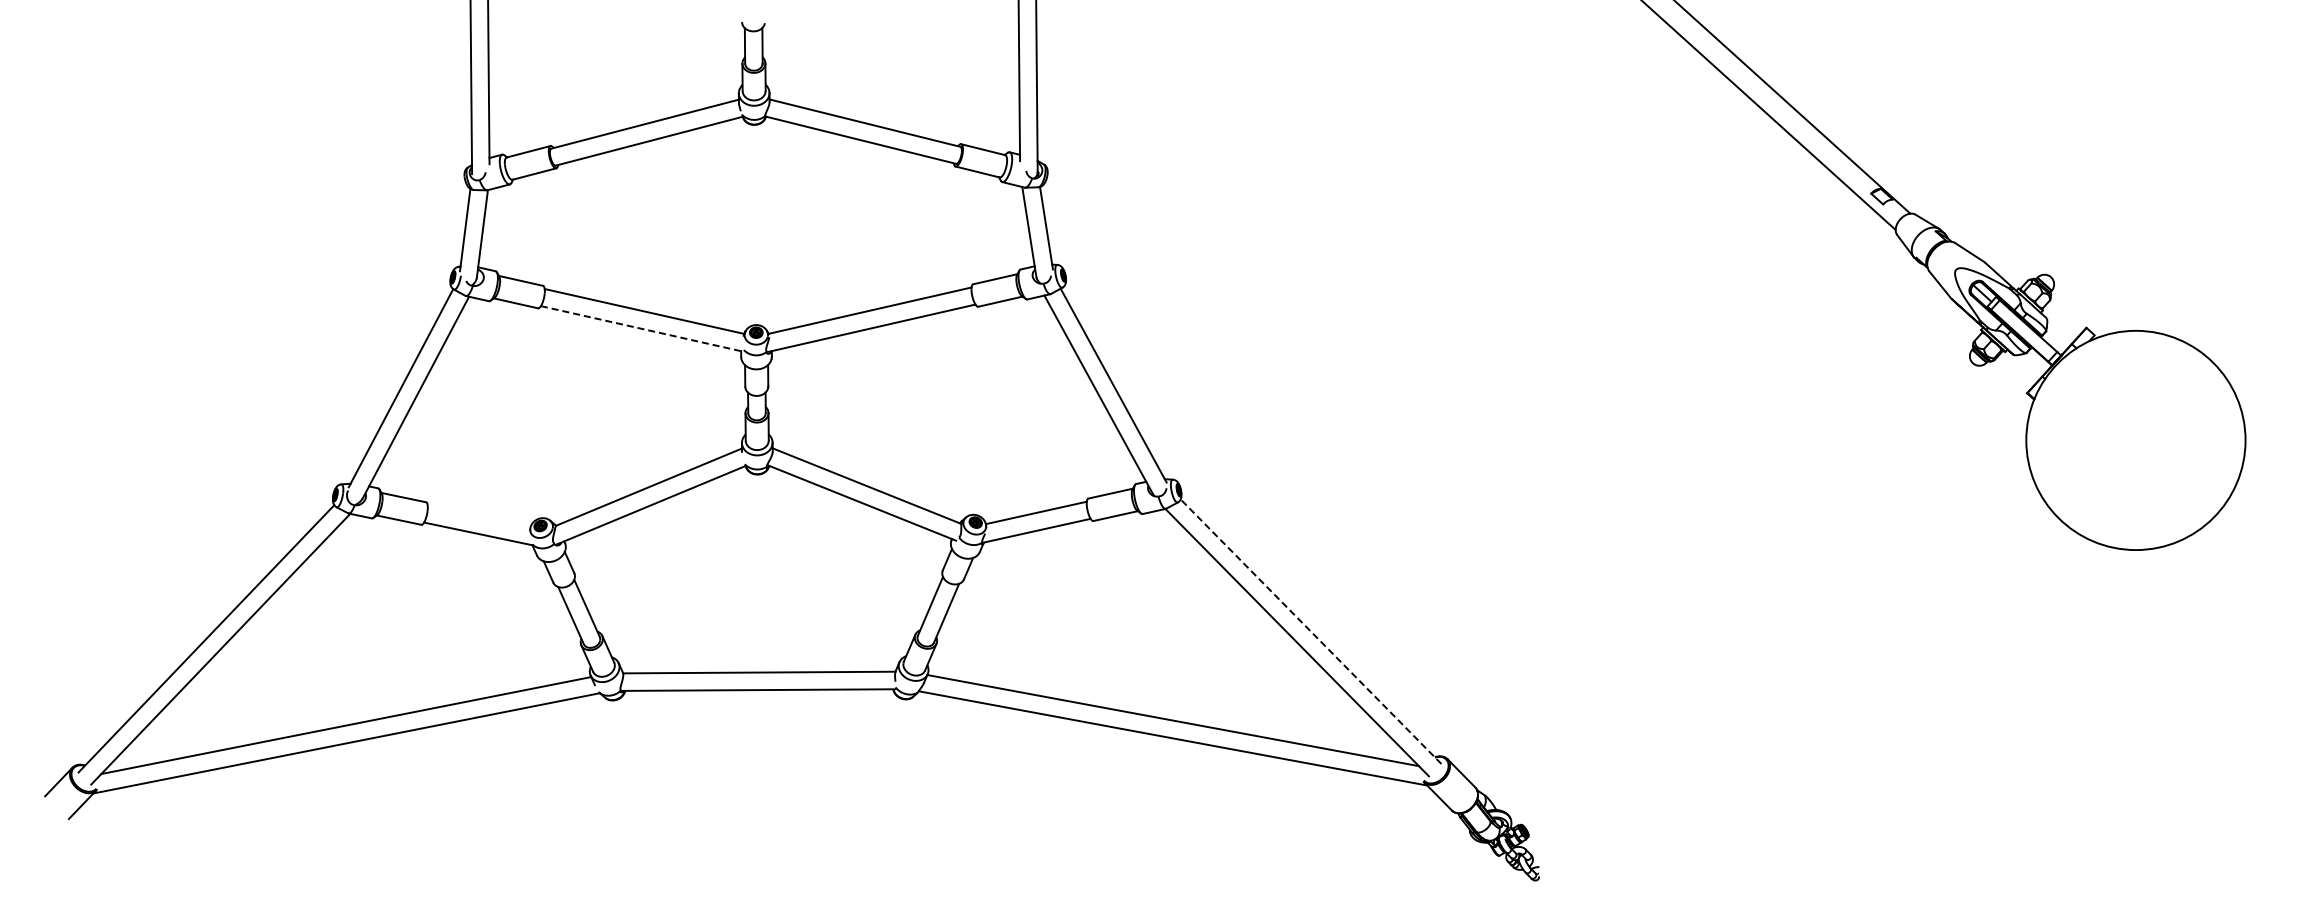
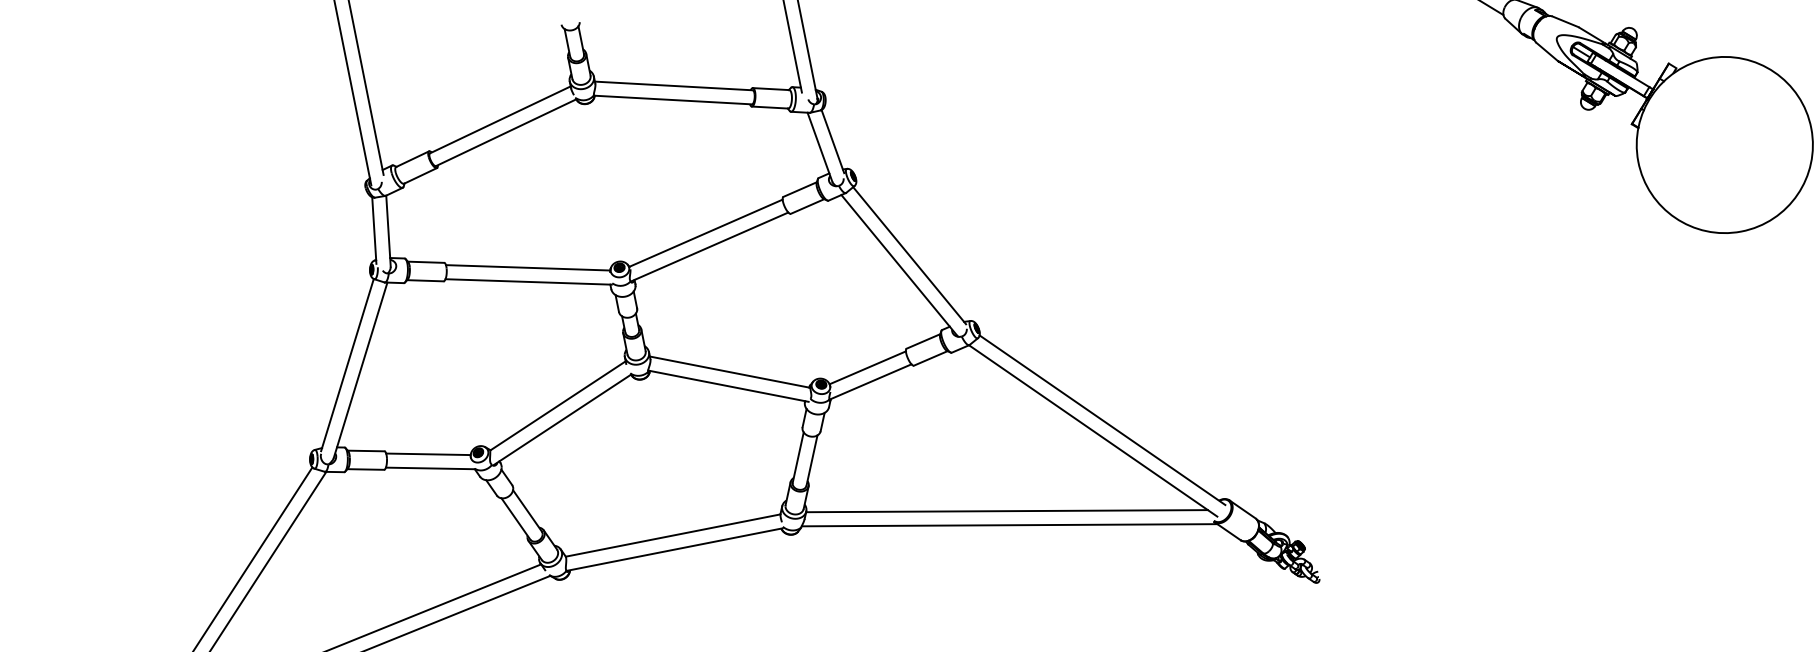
line: (642, 328) -> (529, 281), dashed -> solid
line: (478, 515) -> (427, 453), added
line: (1311, 631) -> (1102, 420), dashed -> solid

